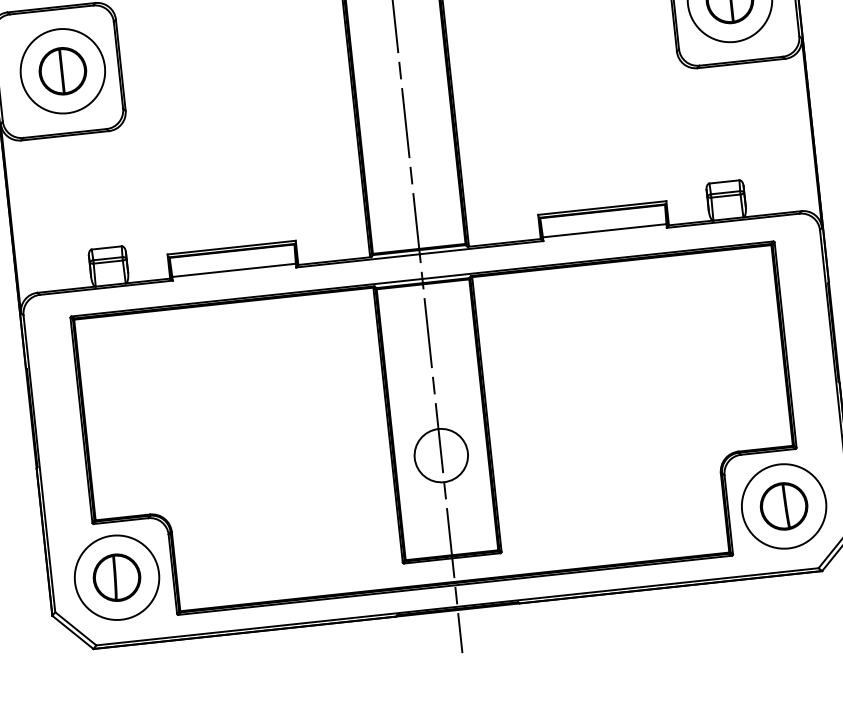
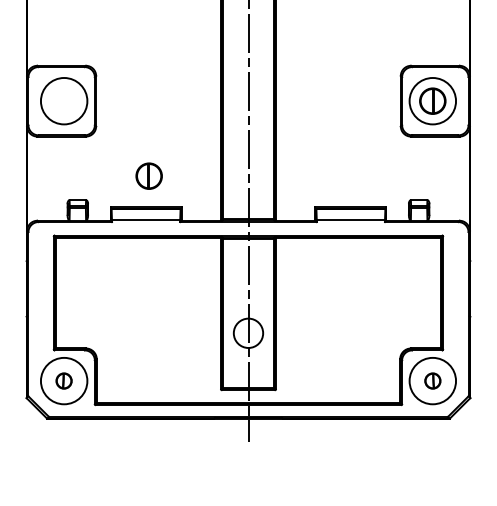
part: (61, 70) -> (148, 175), moved
part: (783, 505) -> (432, 380), size x0.6
part: (115, 576) -> (63, 380), size x0.6

